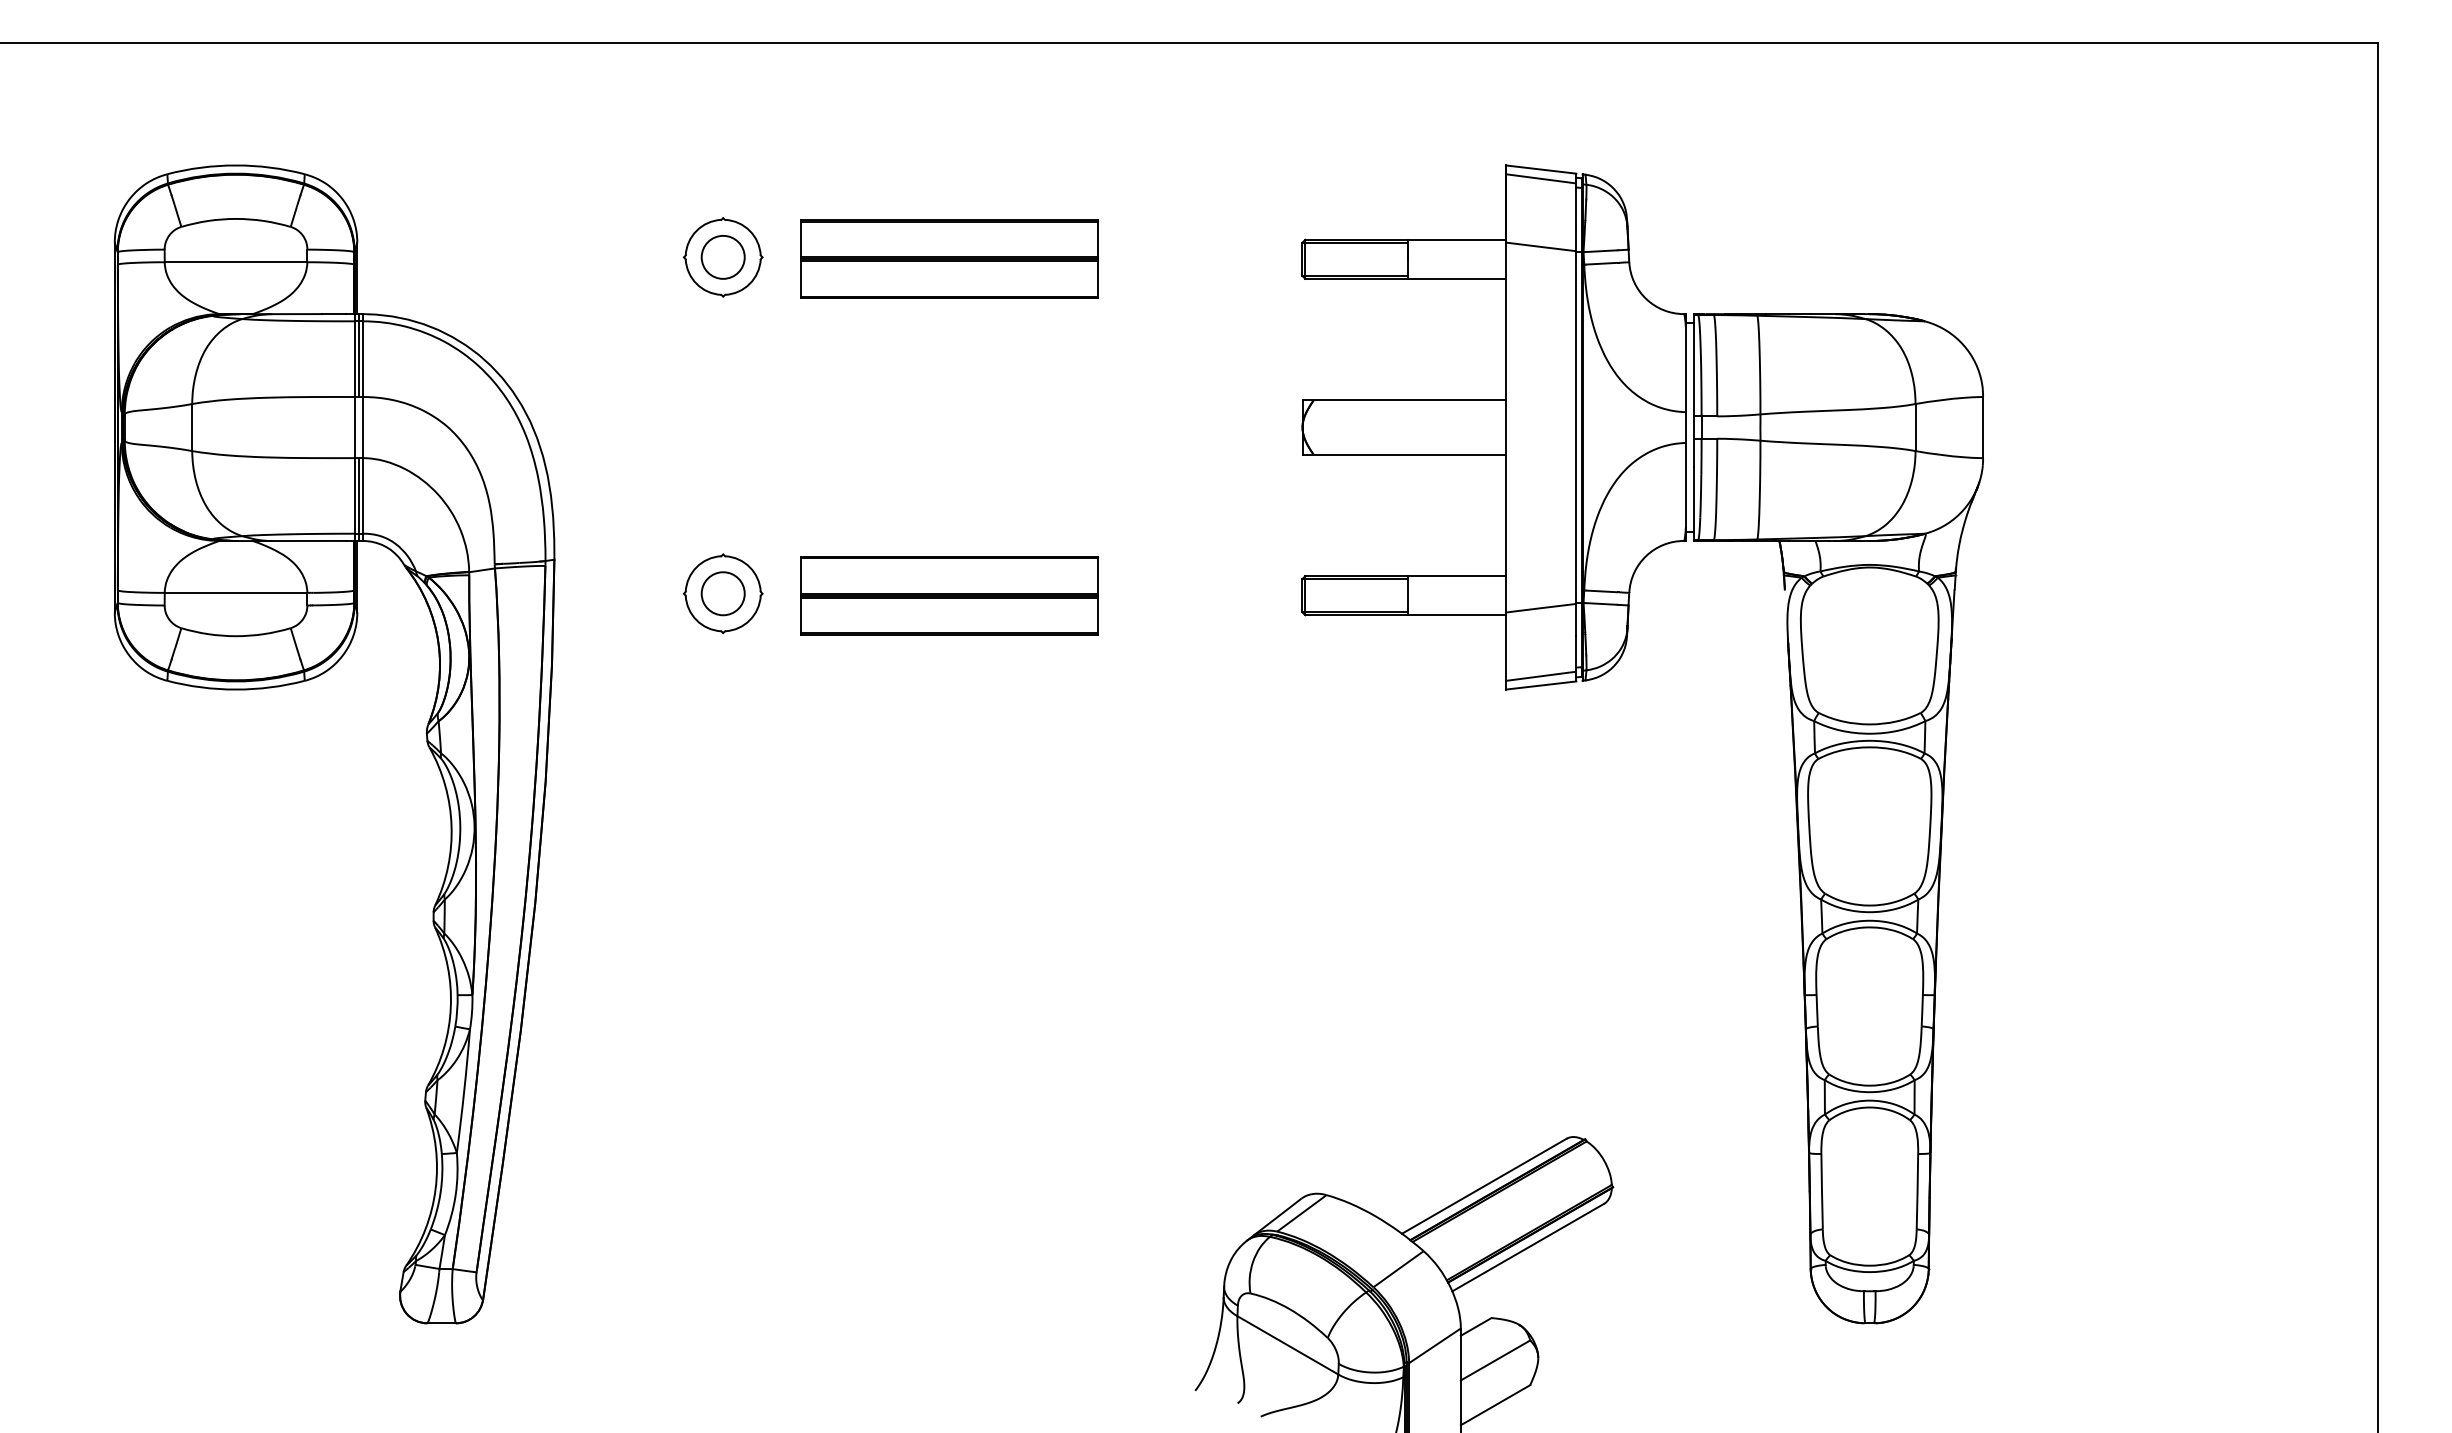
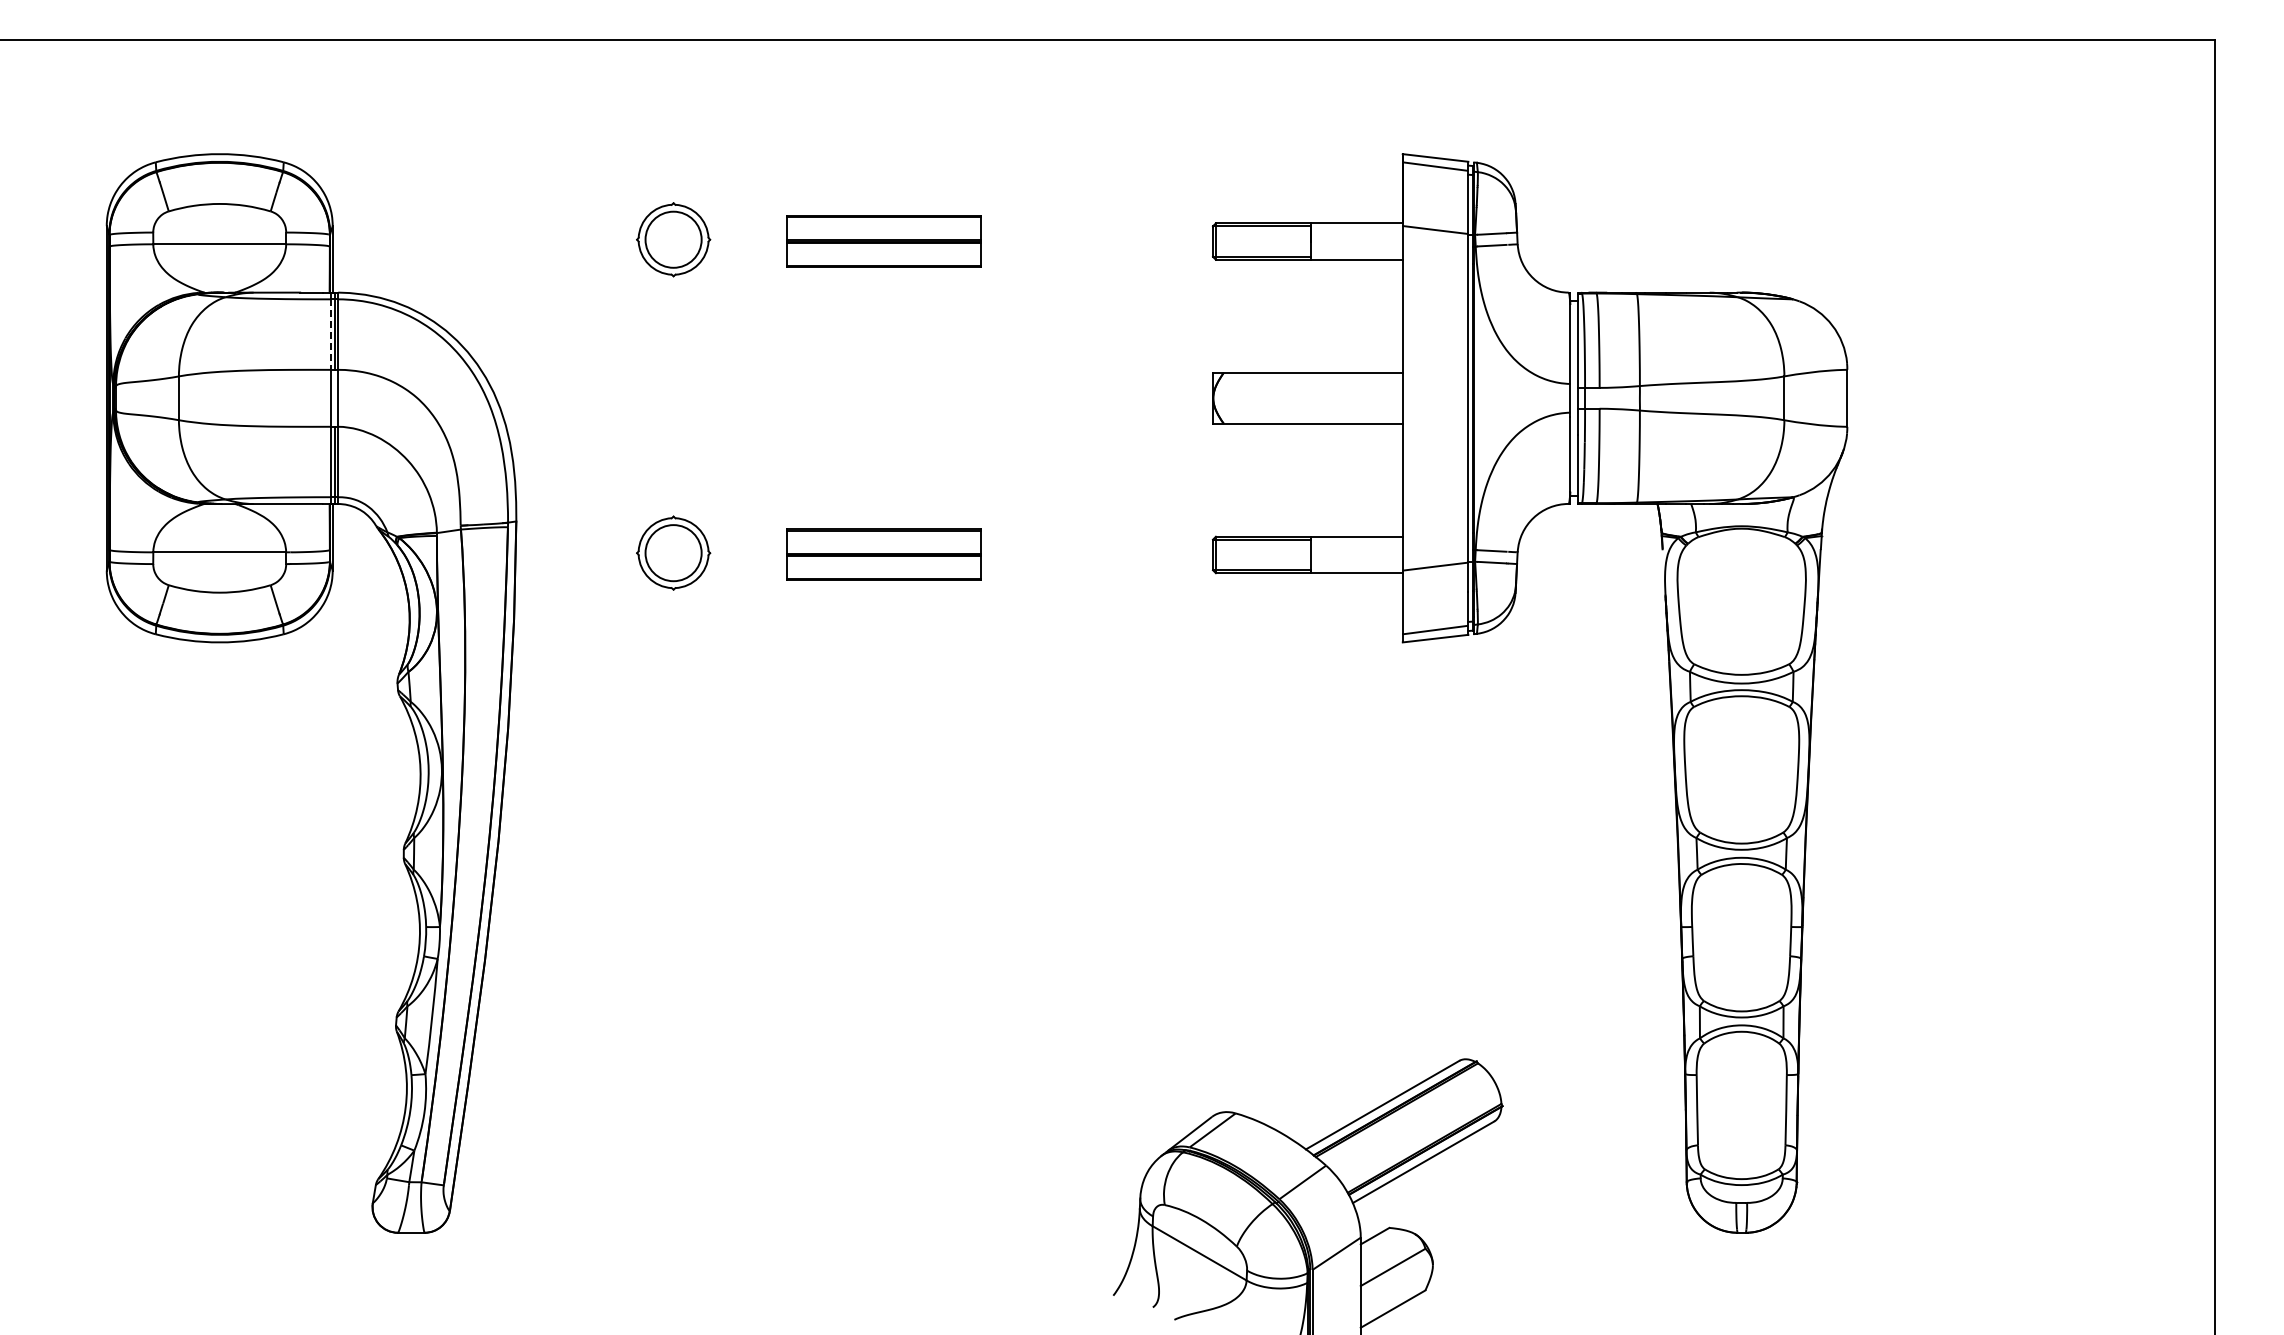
circle: (723, 257) -> (673, 239), size x1.4
part: (949, 259) -> (884, 241), size x0.7
line: (354, 360) -> (330, 335), solid -> dashed
circle: (723, 594) -> (673, 553), size x1.4
part: (949, 595) -> (884, 554), size x0.7

